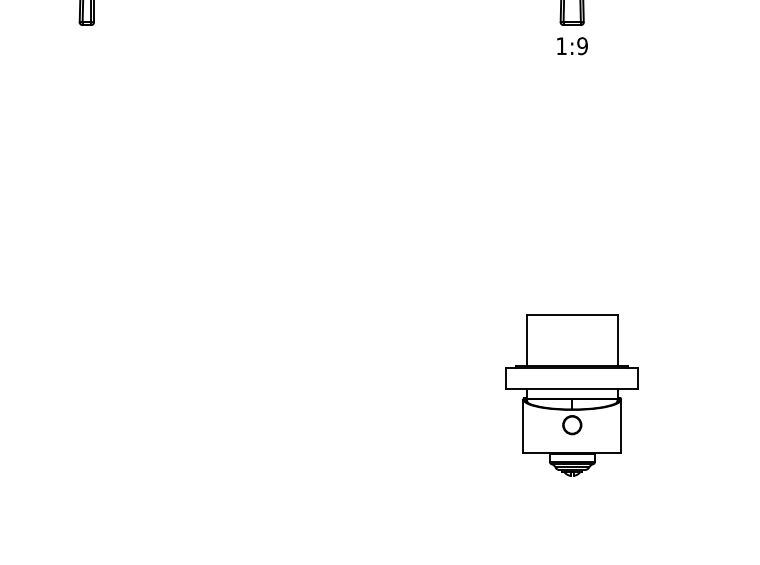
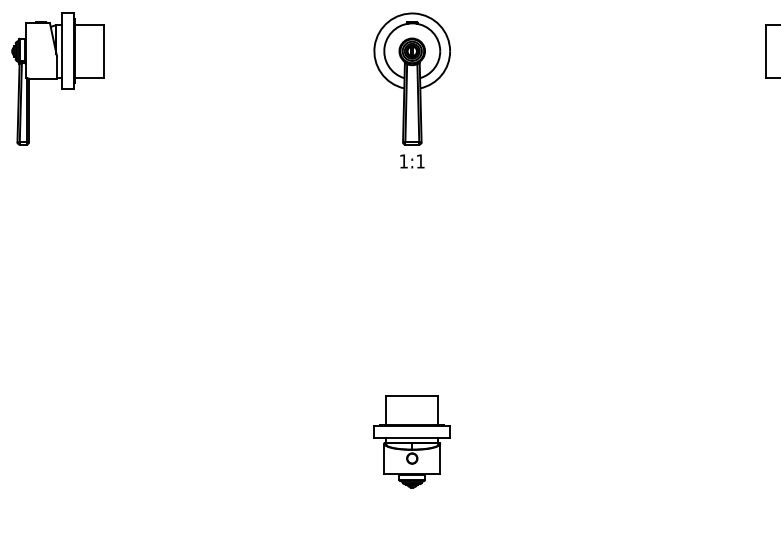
text: (582, 46) -> (420, 161), 1:9 -> 1:1
part: (571, 395) -> (411, 441), size x0.71

